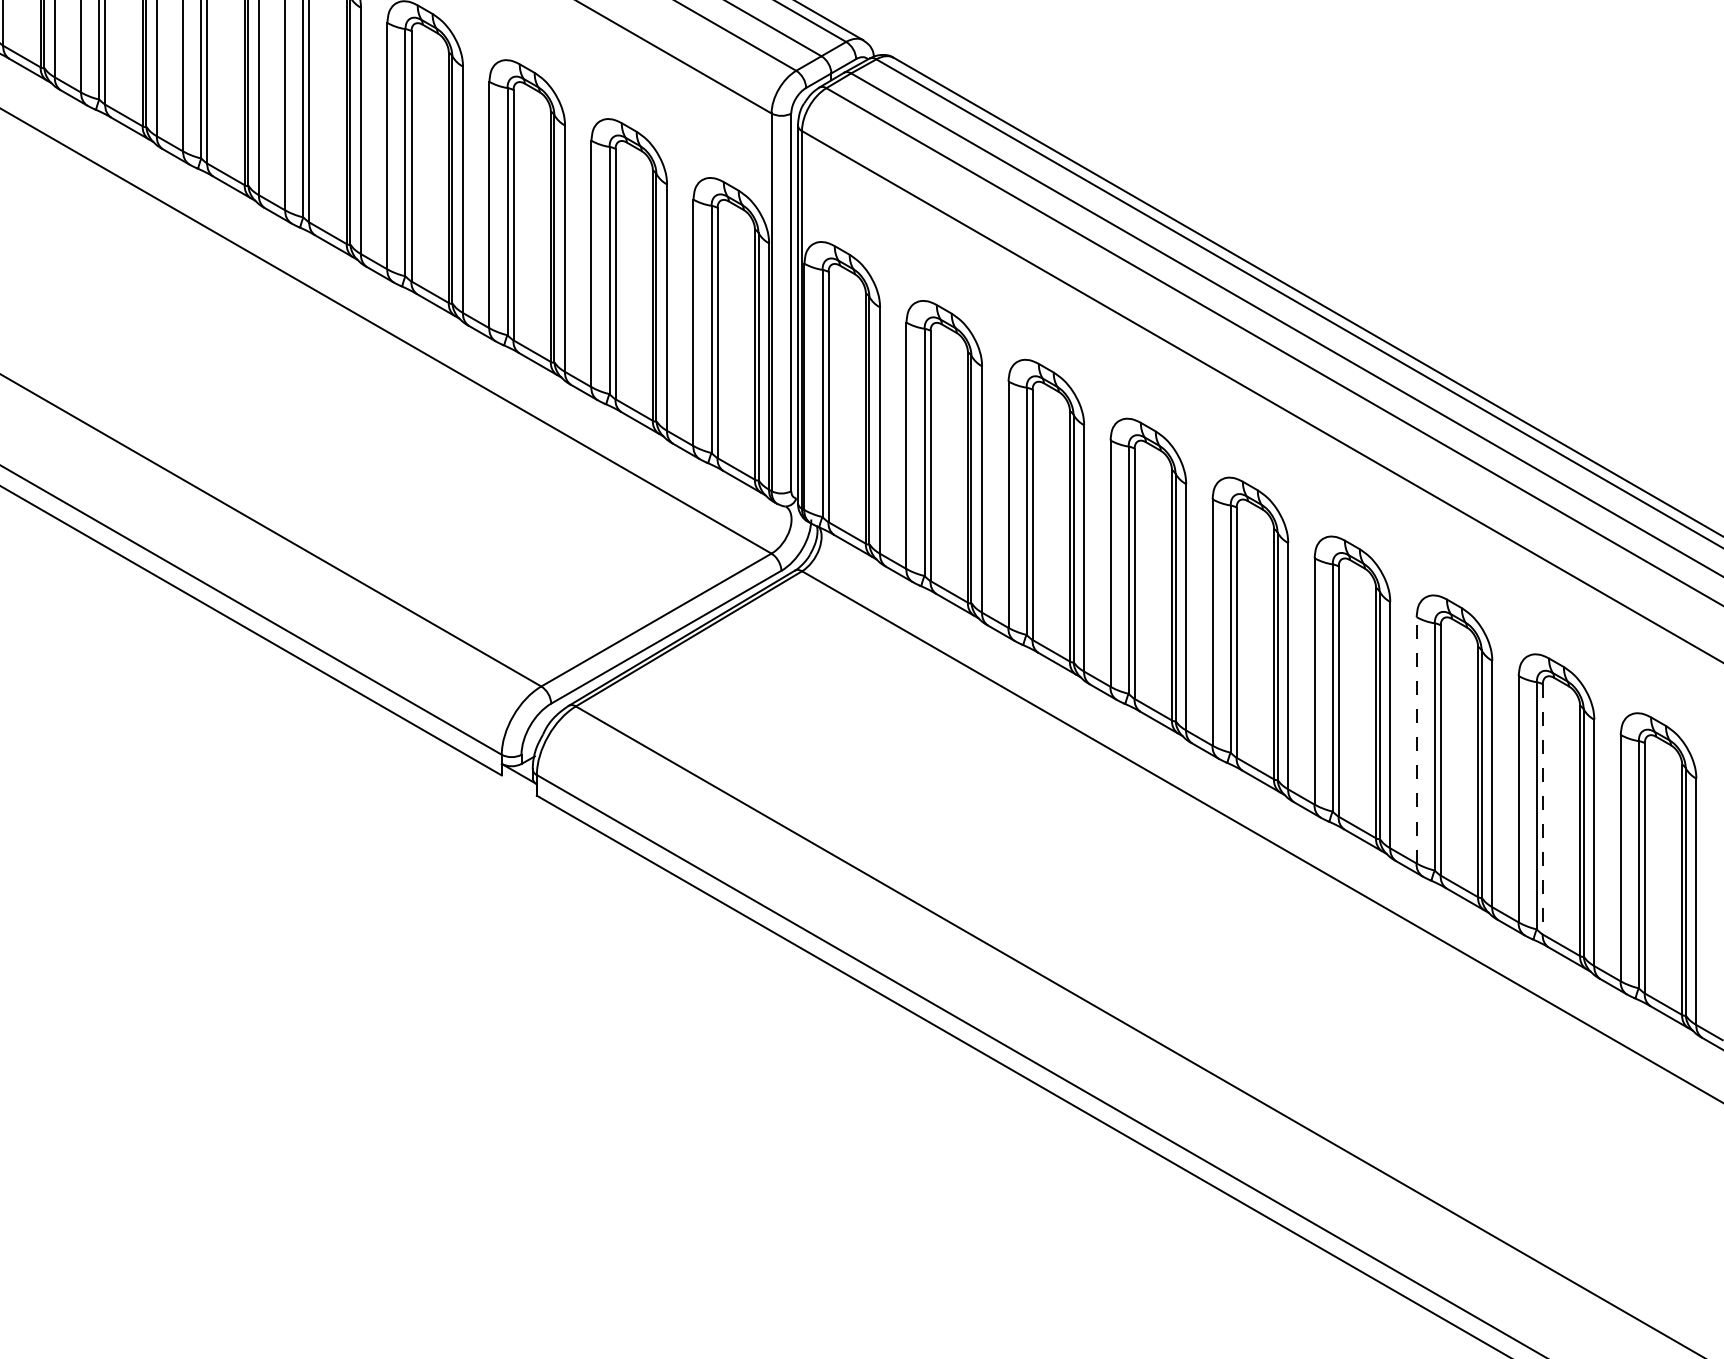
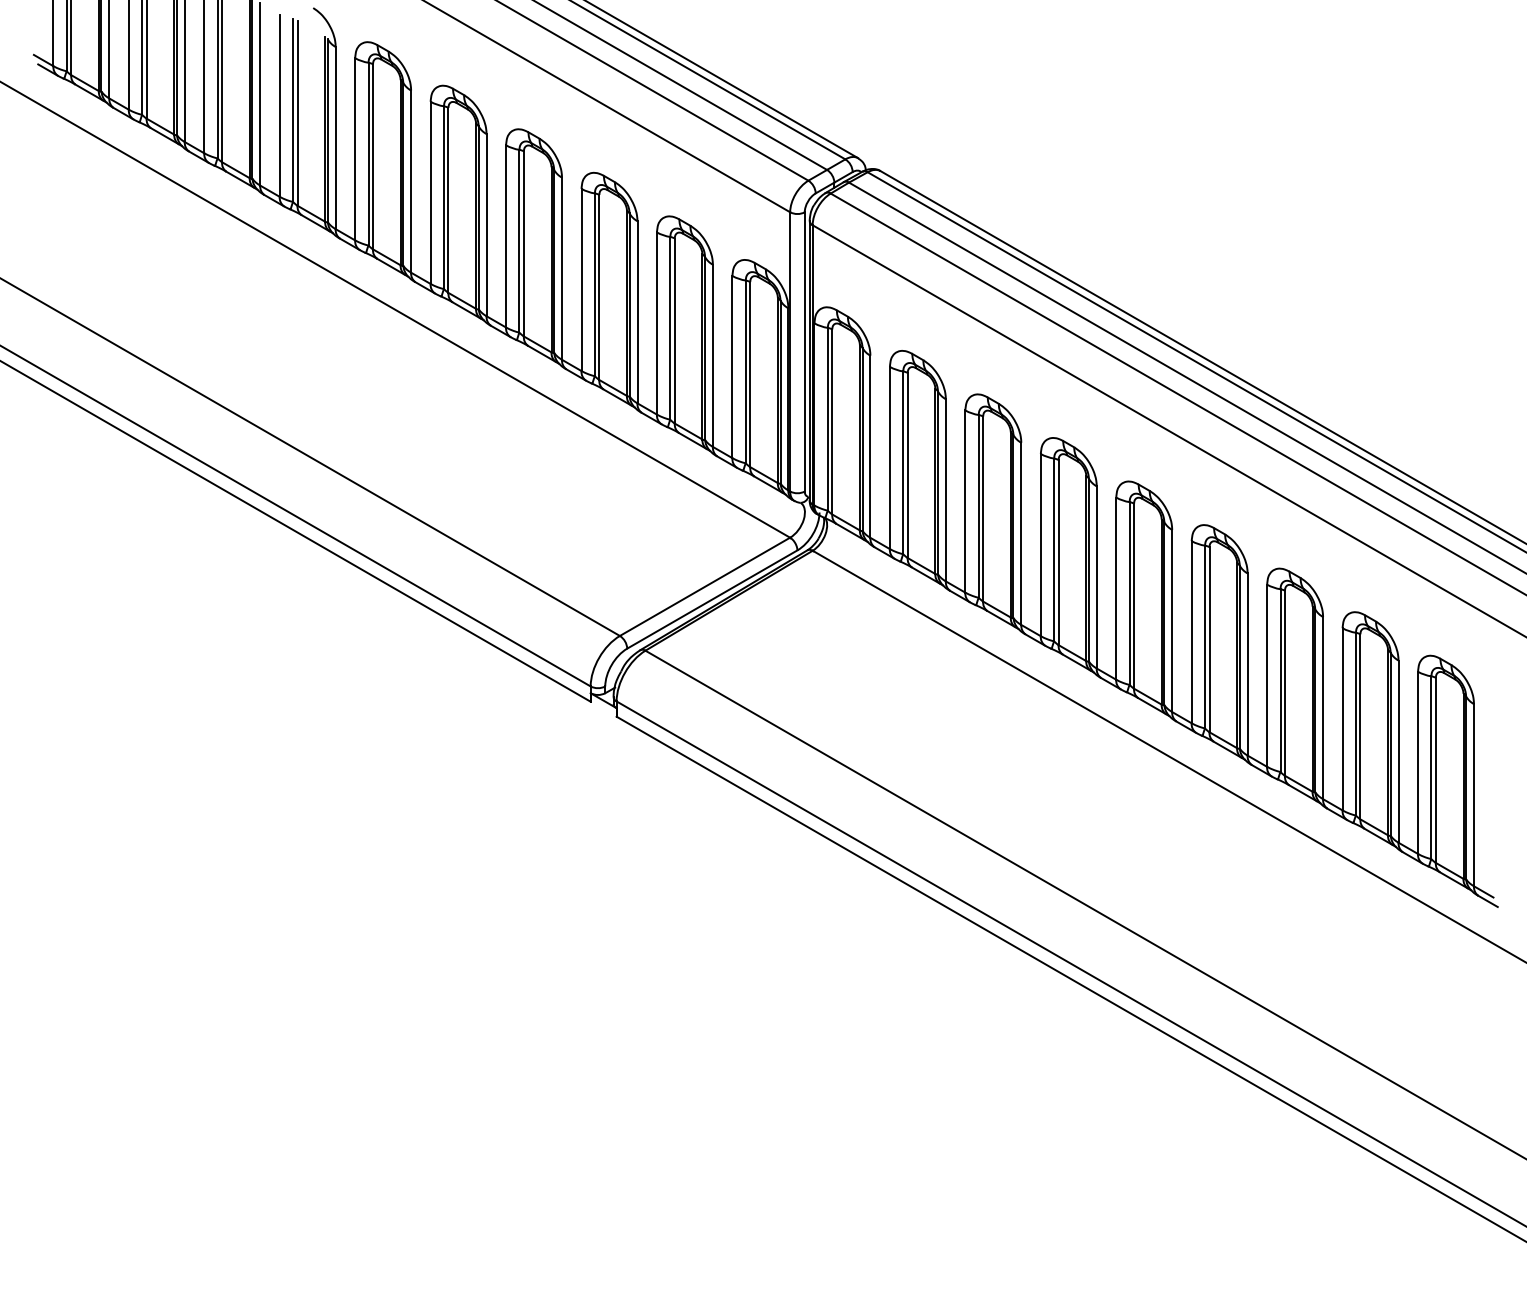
line: (1417, 739) -> (1267, 675), dashed -> solid
line: (1542, 808) -> (1360, 726), dashed -> solid

